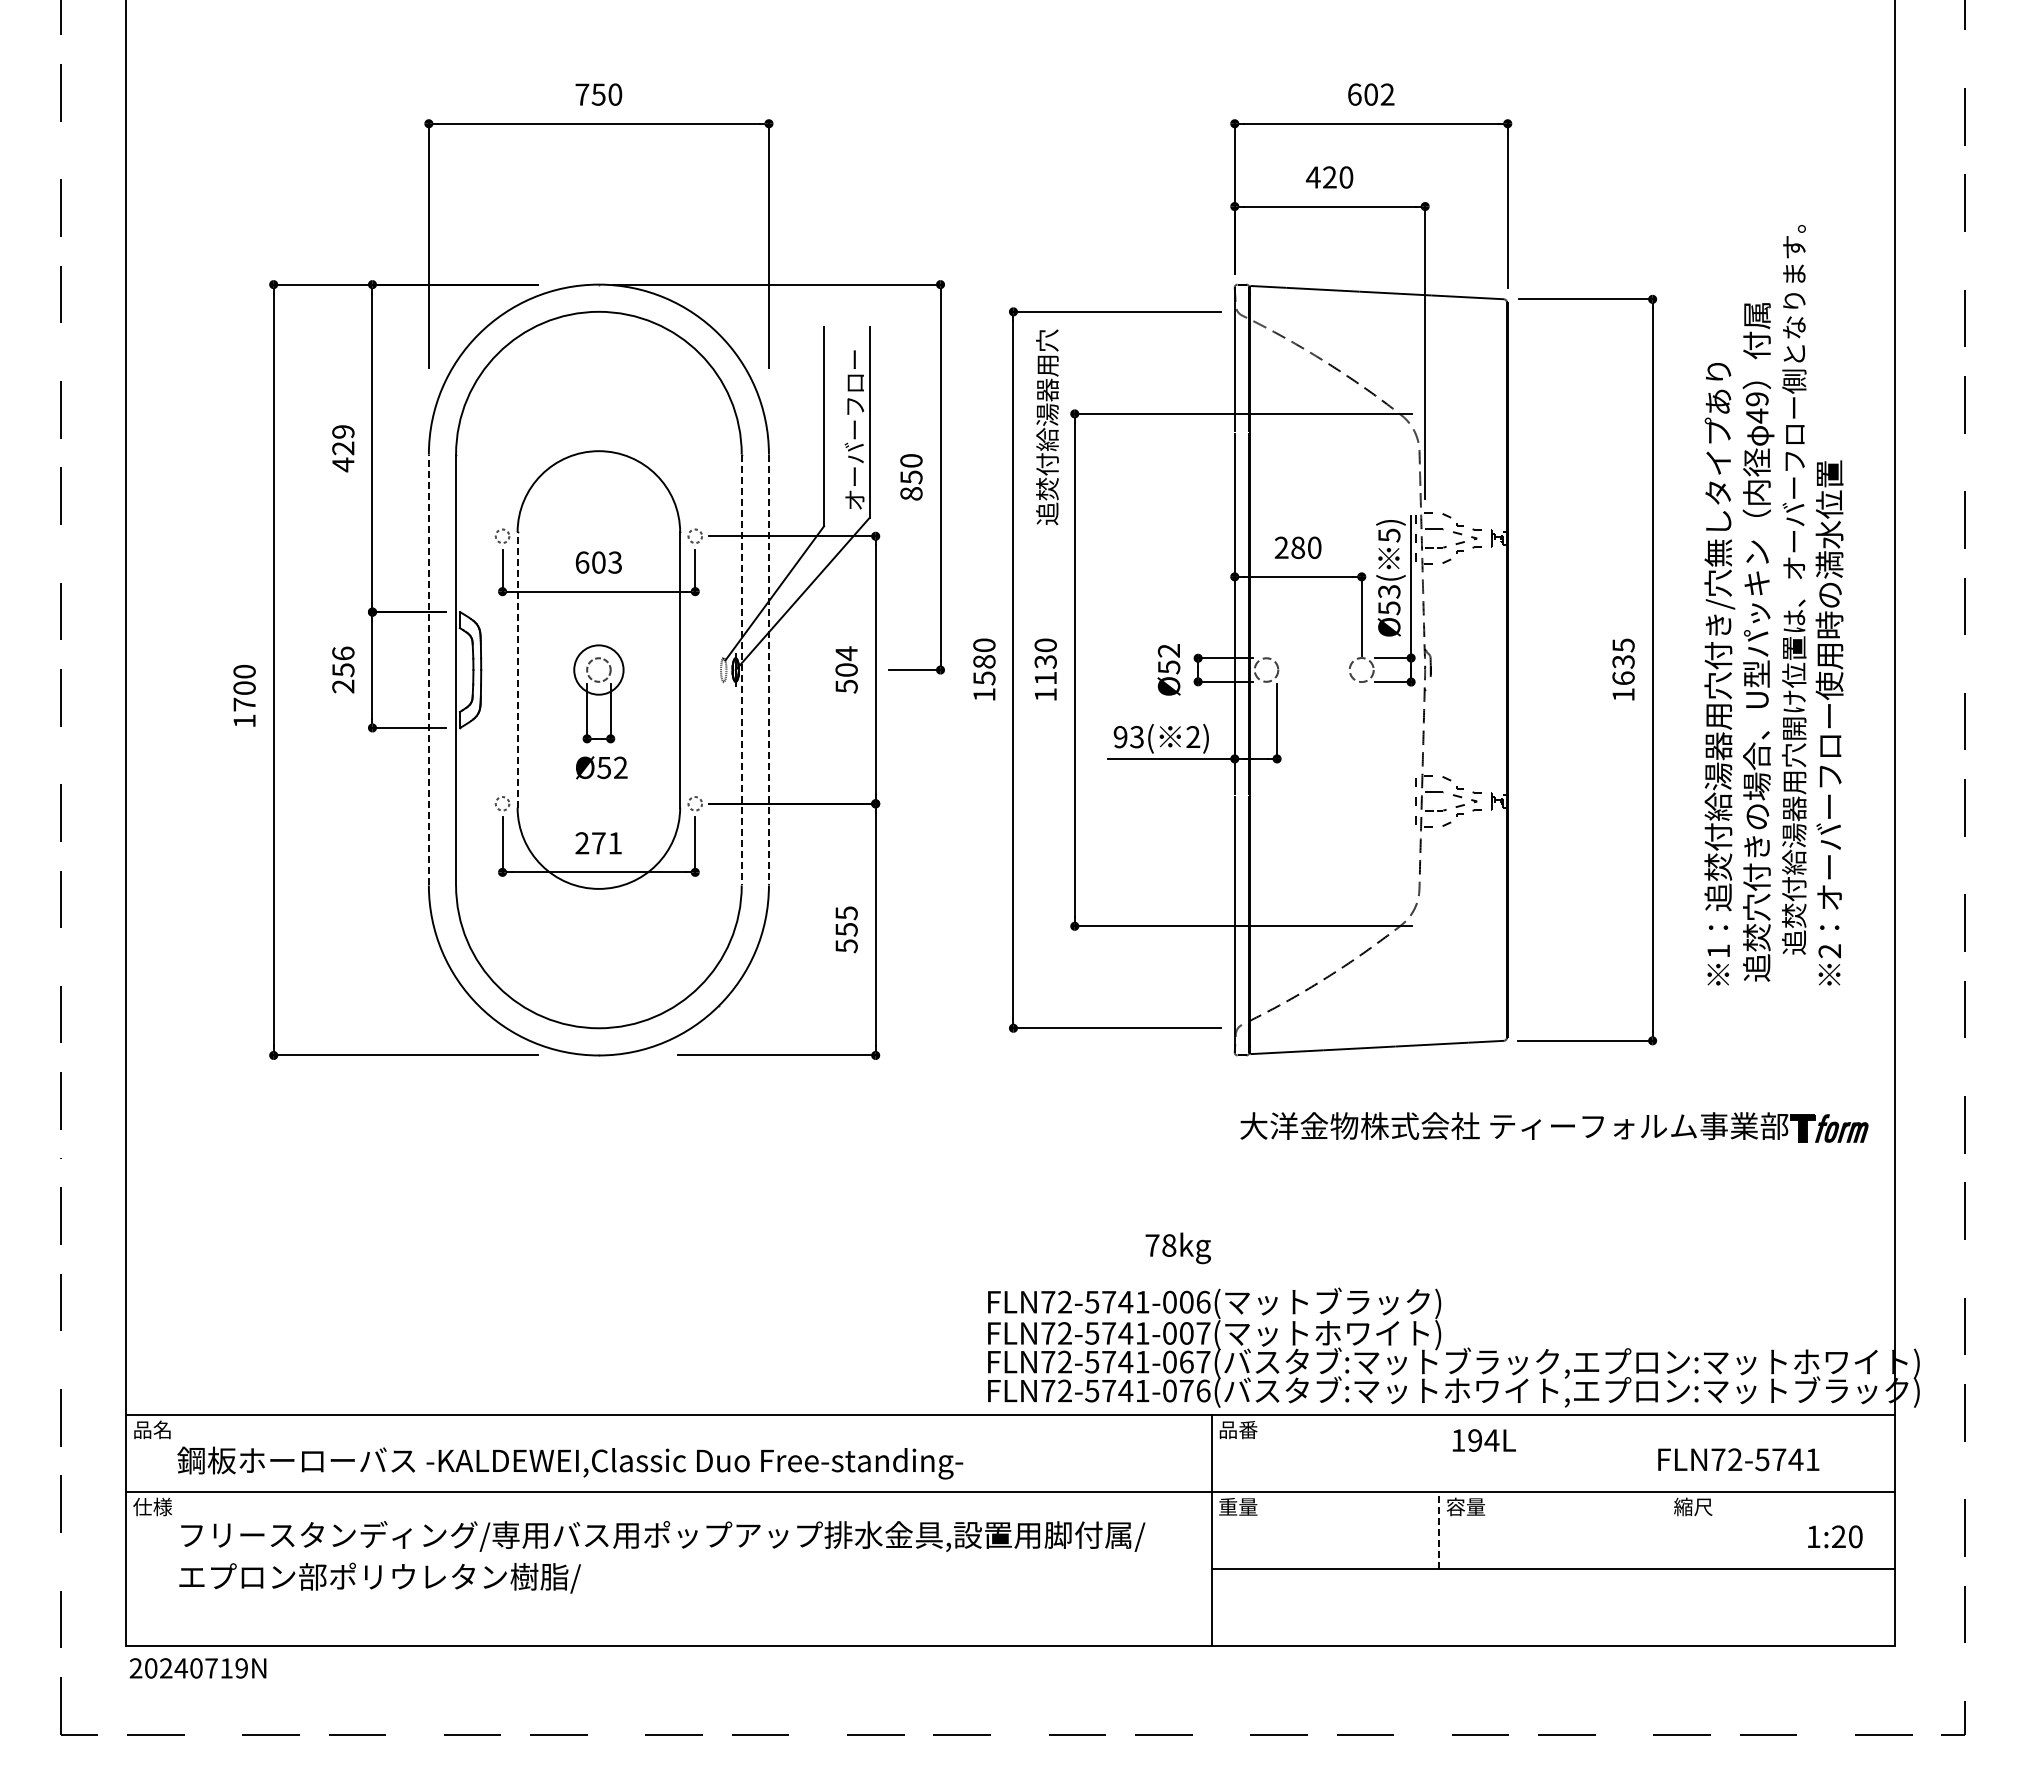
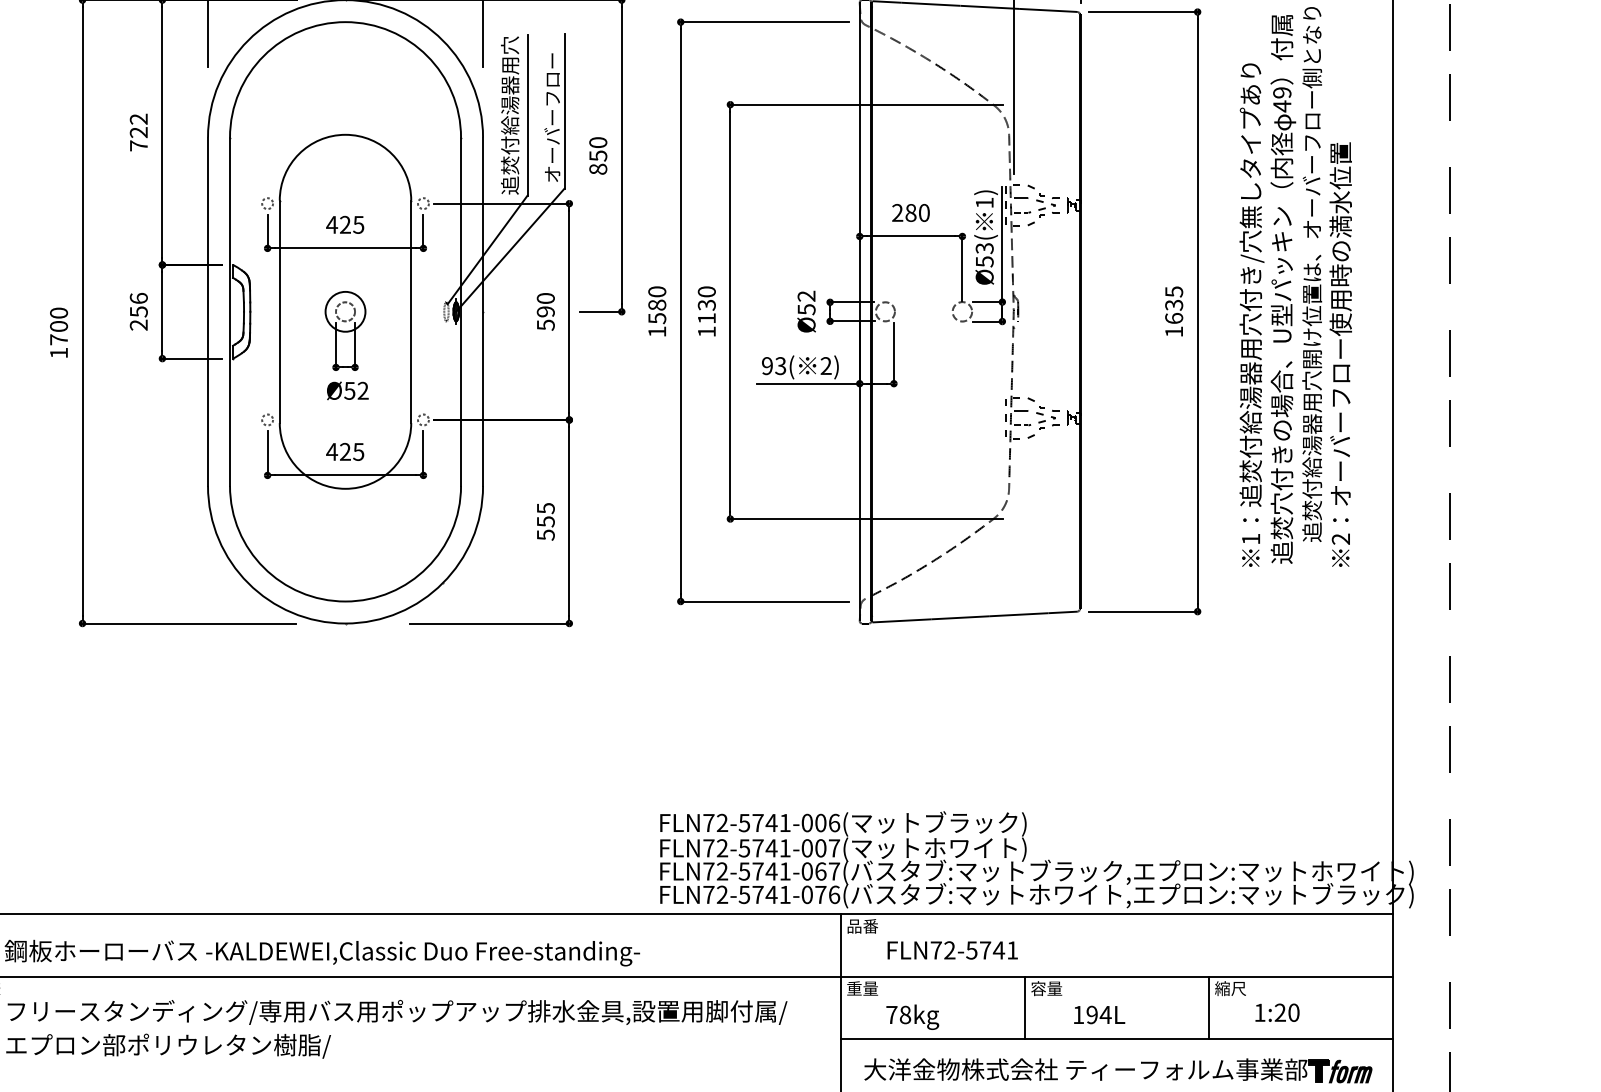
text: (1047, 427) -> (510, 115), moved
text: (343, 448) -> (138, 132), 429 -> 722
text: (1389, 535) -> (984, 203), 5) -> 1)
text: (597, 562) -> (344, 224), 603 -> 425
text: (846, 661) -> (545, 304), 504 -> 590
line: (428, 669) -> (207, 311), dashed -> solid
line: (517, 670) -> (279, 312), dashed -> solid
line: (741, 670) -> (460, 312), dashed -> solid
line: (768, 670) -> (482, 312), dashed -> solid
text: (597, 843) -> (344, 452), 271 -> 425
part: (1554, 1127) -> (1118, 1070), moved
text: (1177, 1248) -> (912, 1017), moved
text: (1483, 1440) -> (1098, 1014), moved
text: (1738, 1459) -> (952, 950), moved
line: (1439, 1530) -> (1025, 1007), dashed -> solid
line: (1667, 1530) -> (1209, 1007), added
text: (1835, 1536) -> (1277, 1012), moved

